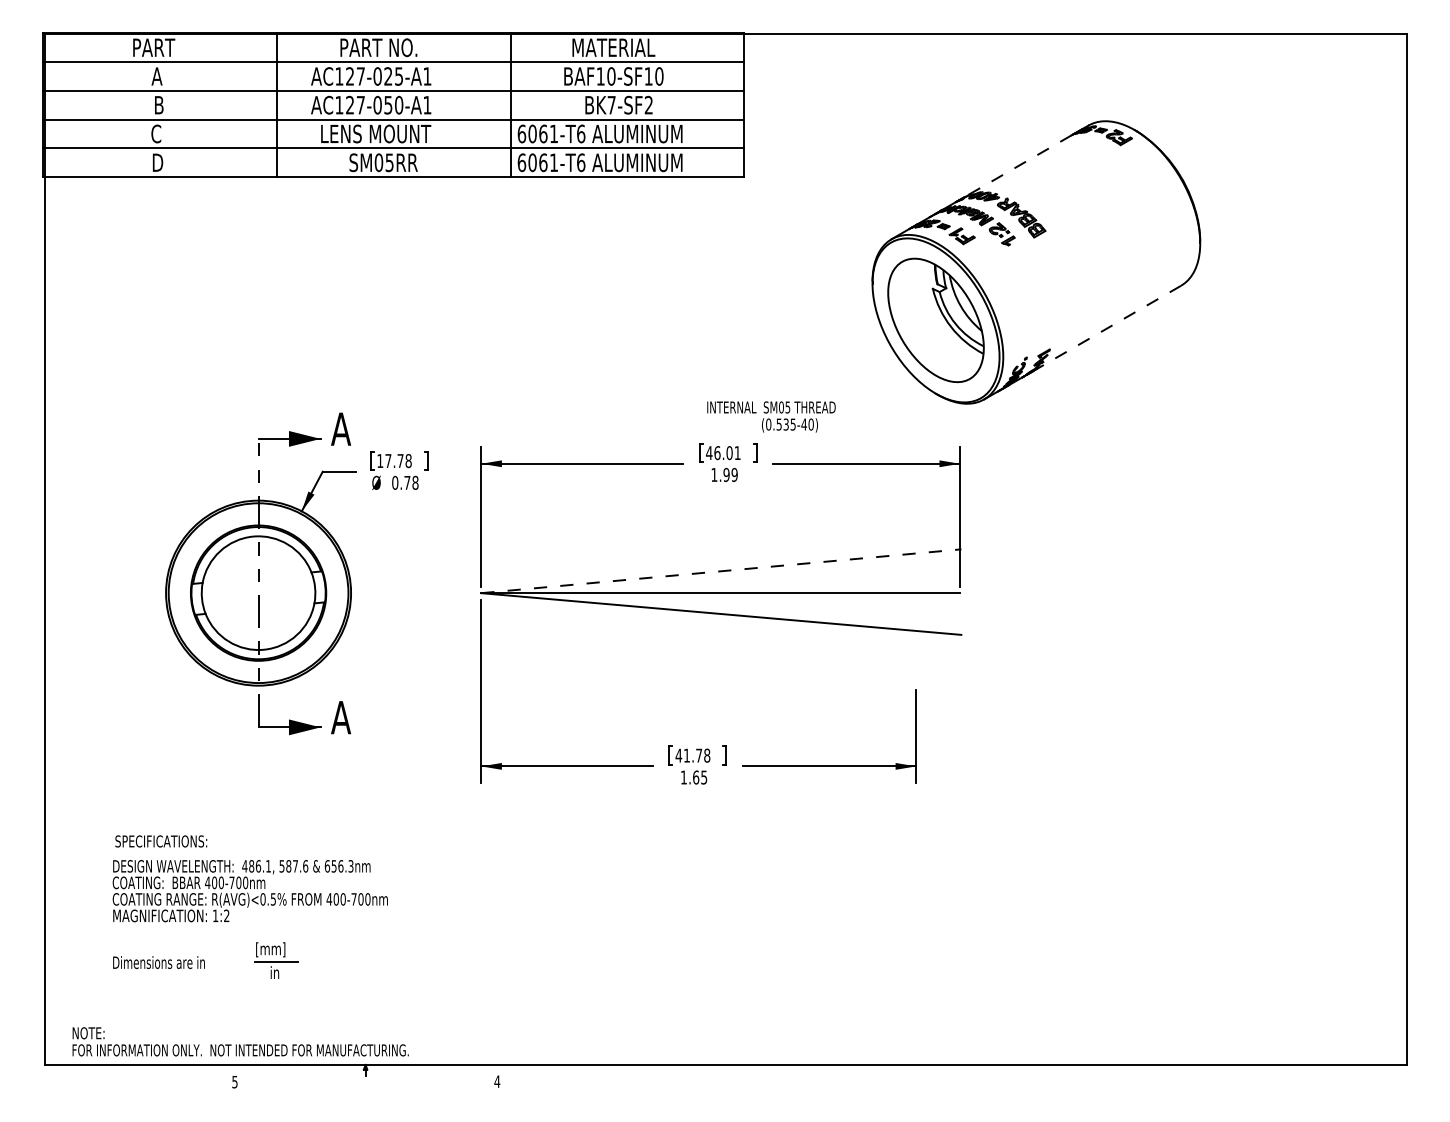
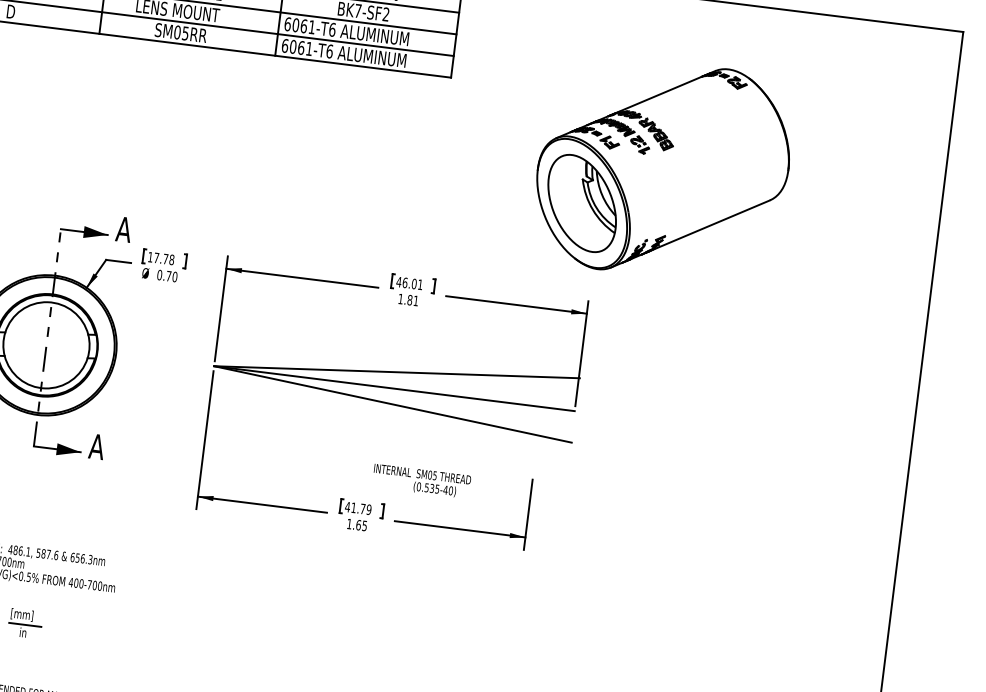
line: (1017, 166) -> (657, 95), dashed -> solid
line: (1106, 328) -> (709, 225), dashed -> solid
text: (771, 416) -> (421, 481), moved
text: (730, 474) -> (412, 300), 1.99 -> 1.81
text: (415, 482) -> (175, 276), 0.78 -> 0.70
line: (721, 571) -> (397, 372), dashed -> solid
text: (707, 755) -> (369, 509), 41.78 -> 41.79

